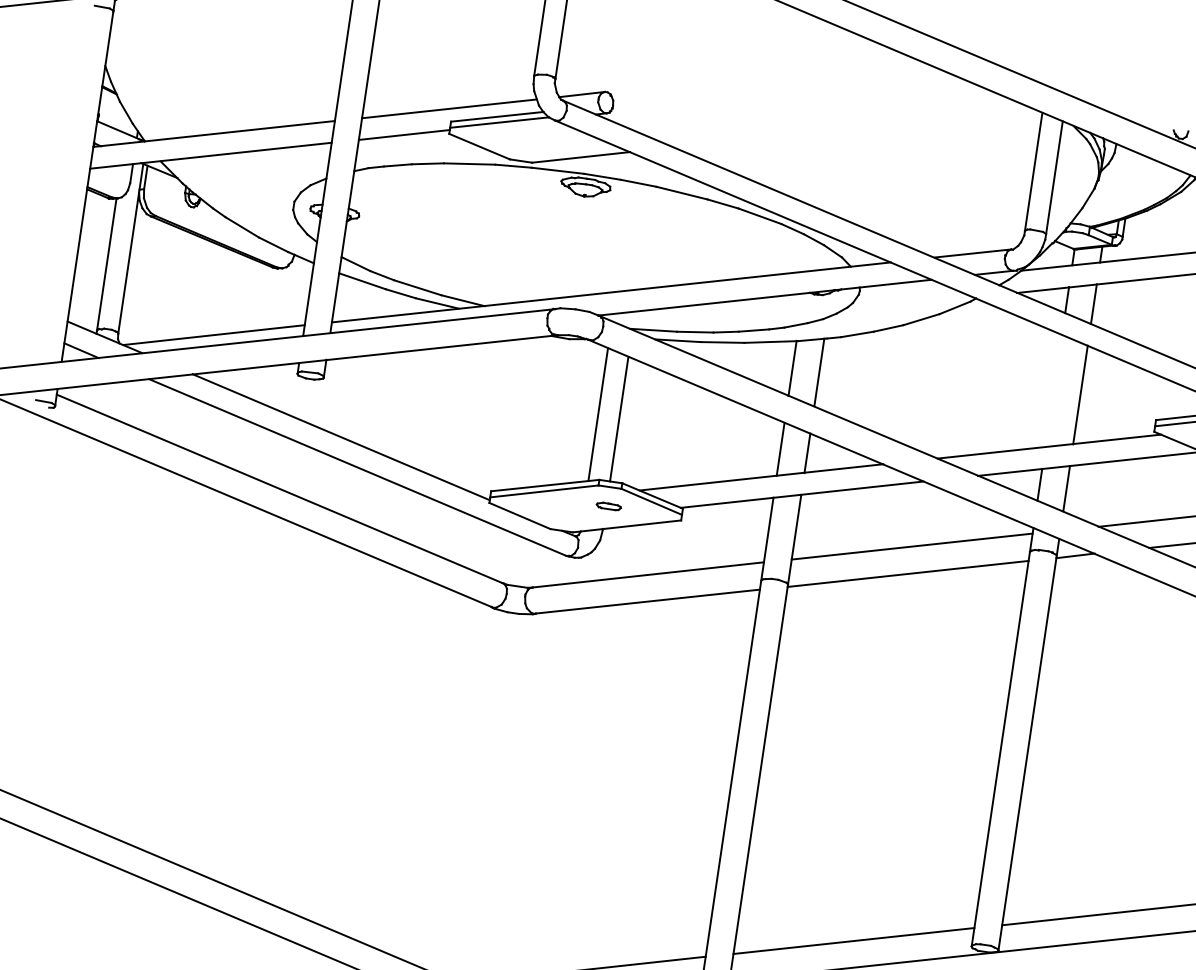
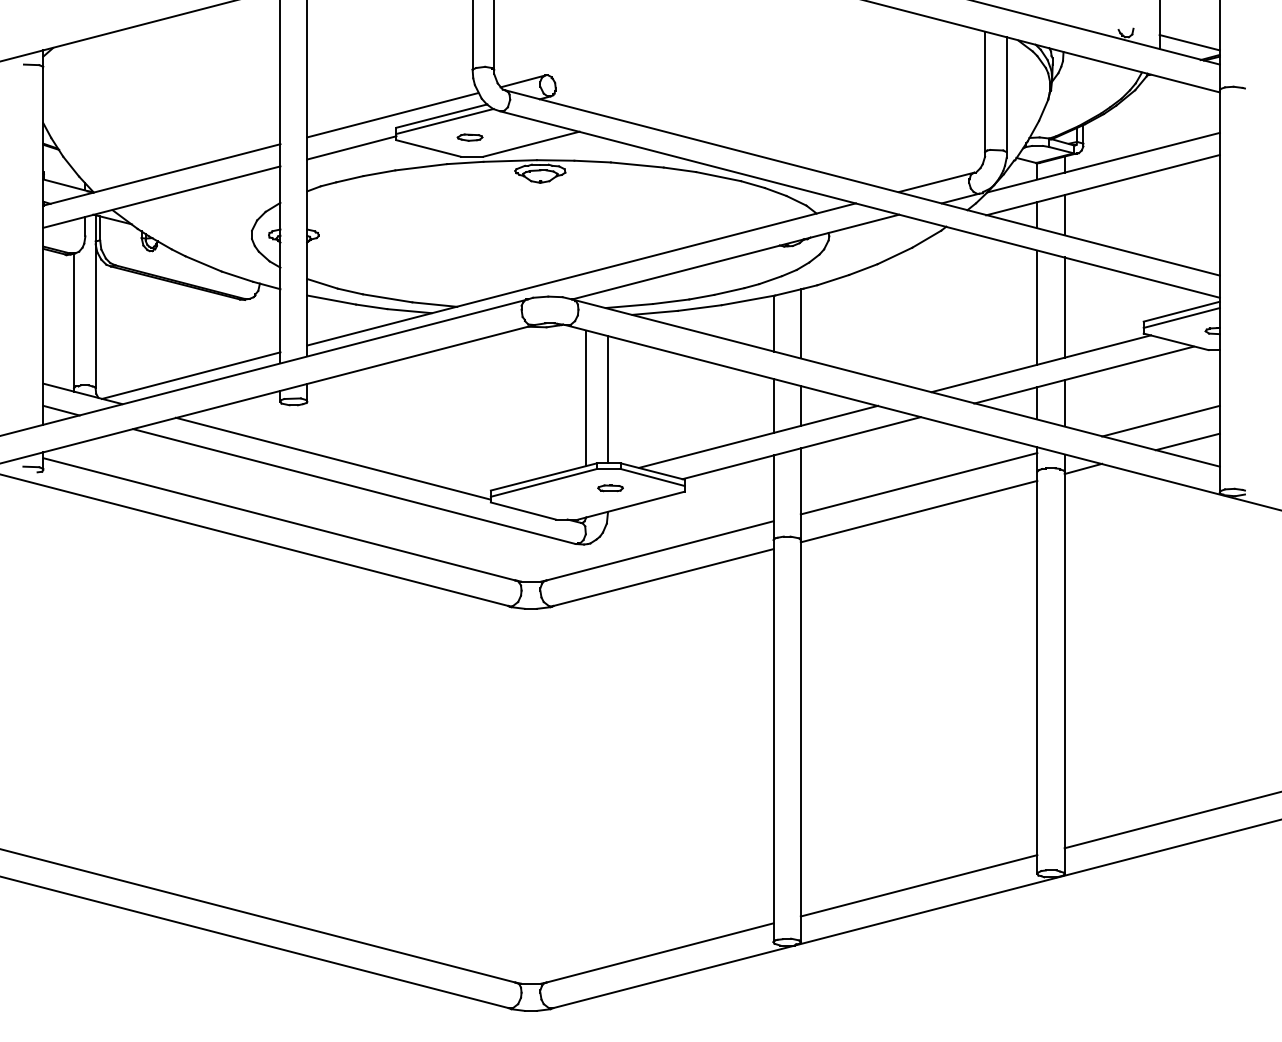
part: (521, 141) -> (469, 137), added
line: (1053, 390) -> (1037, 307), added

